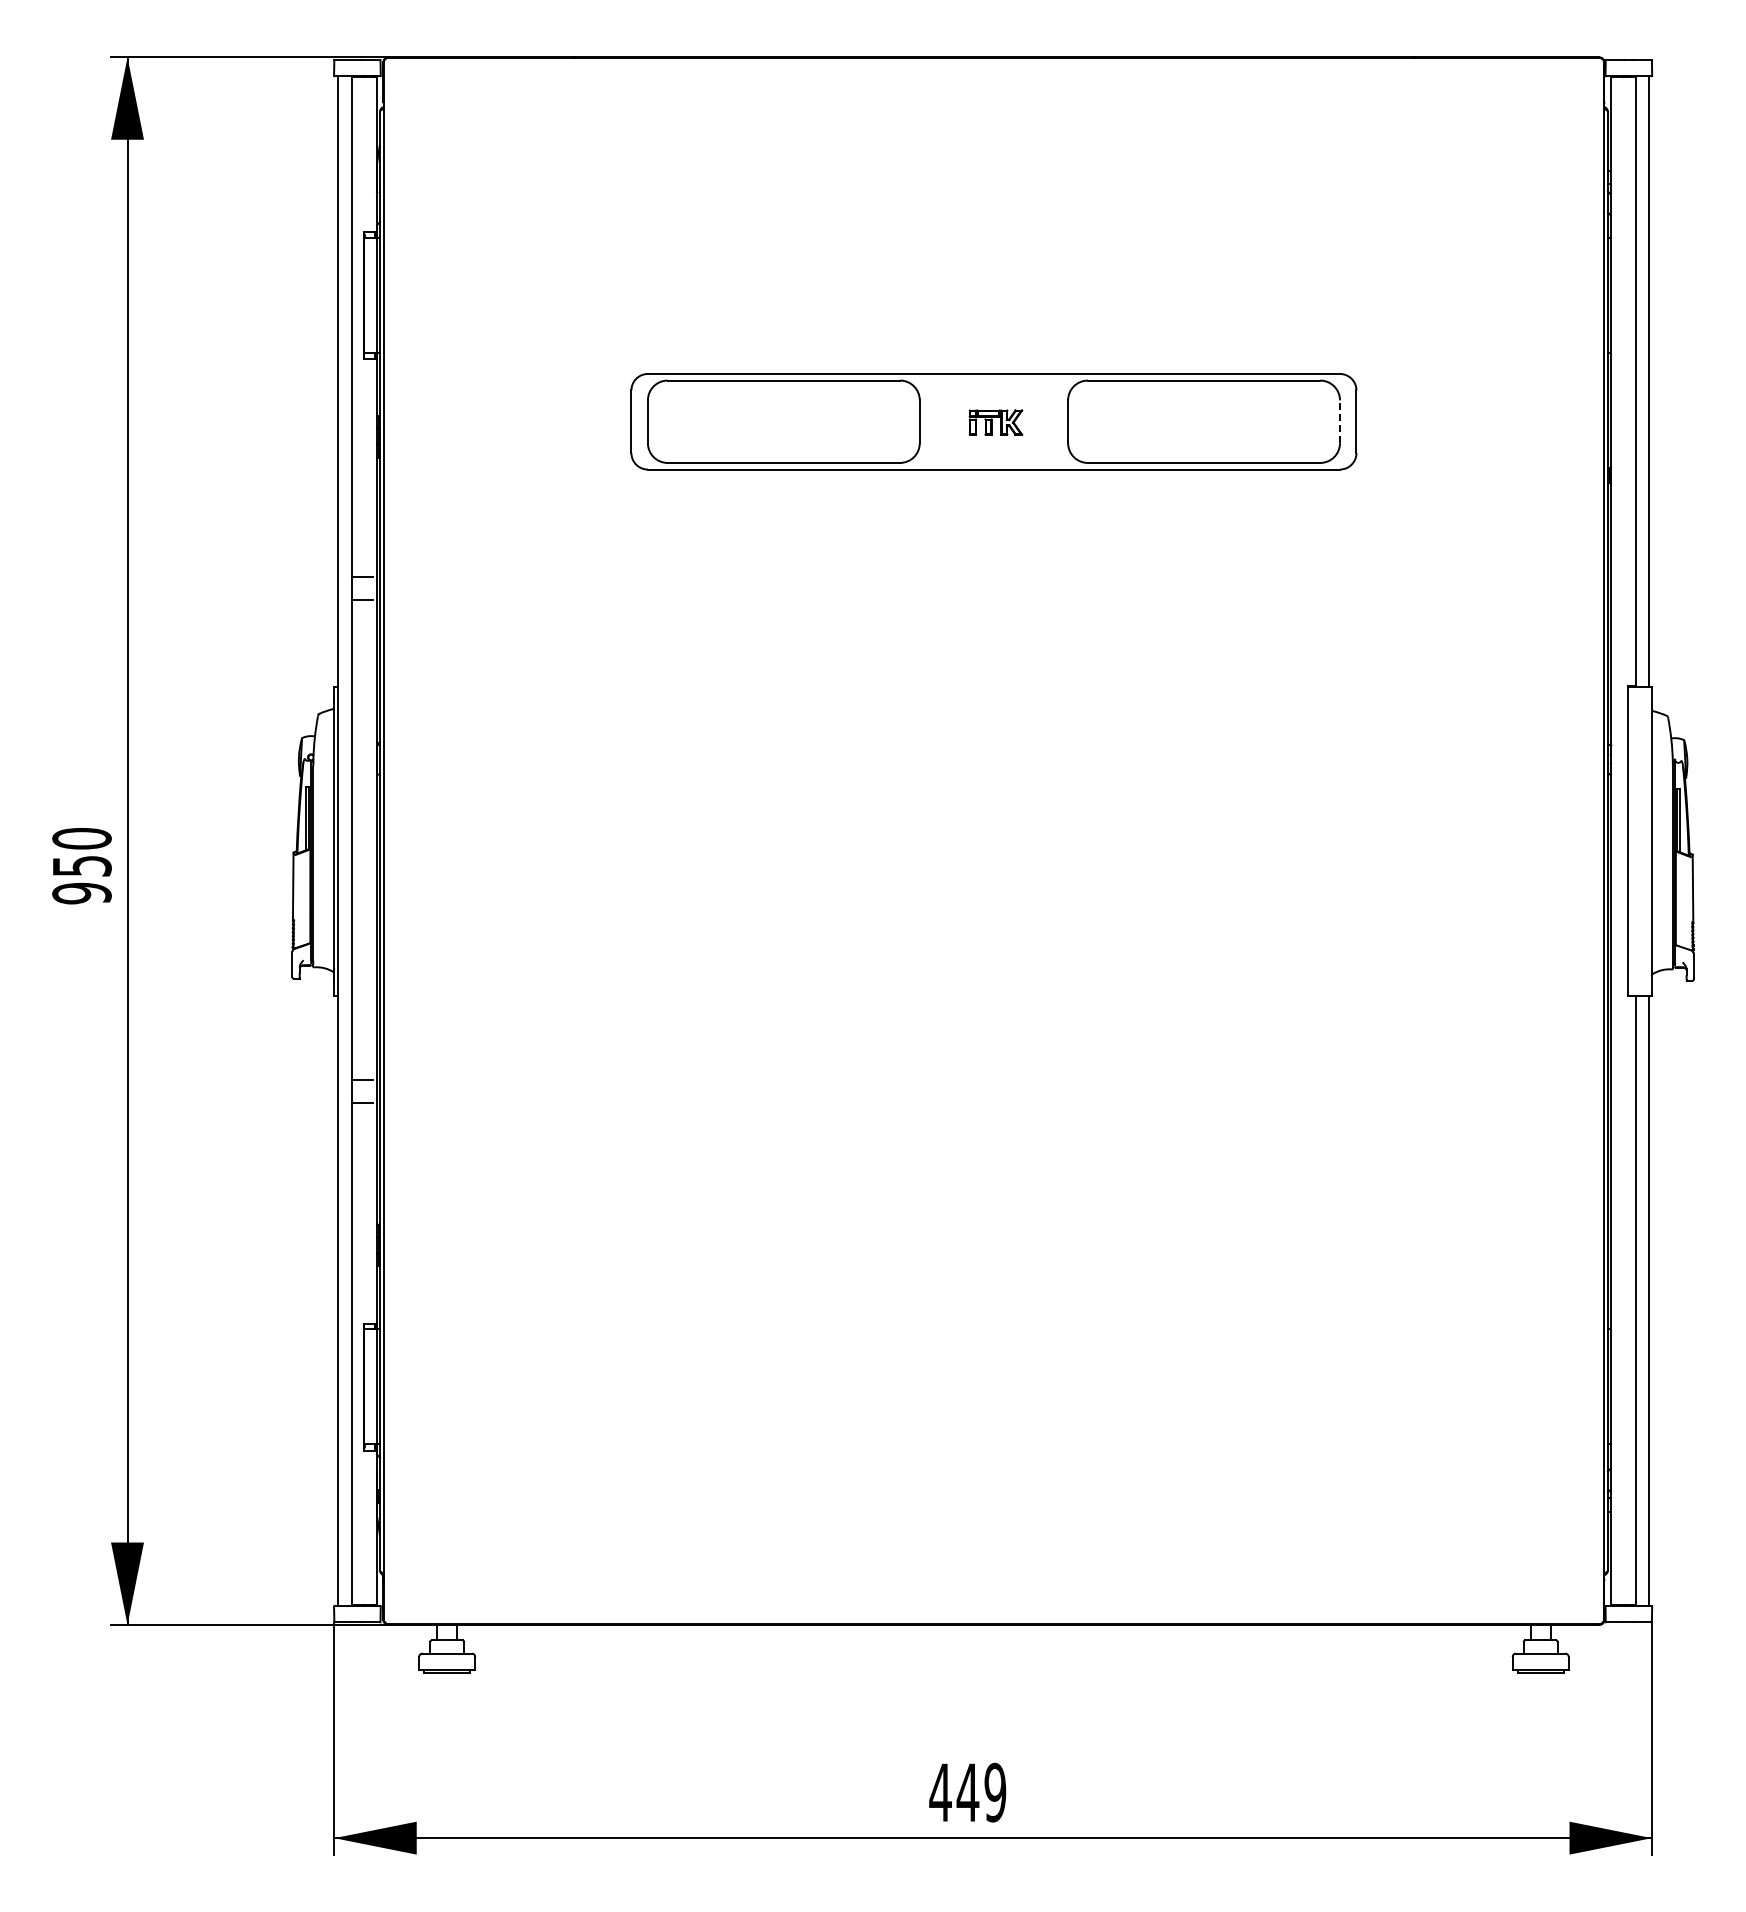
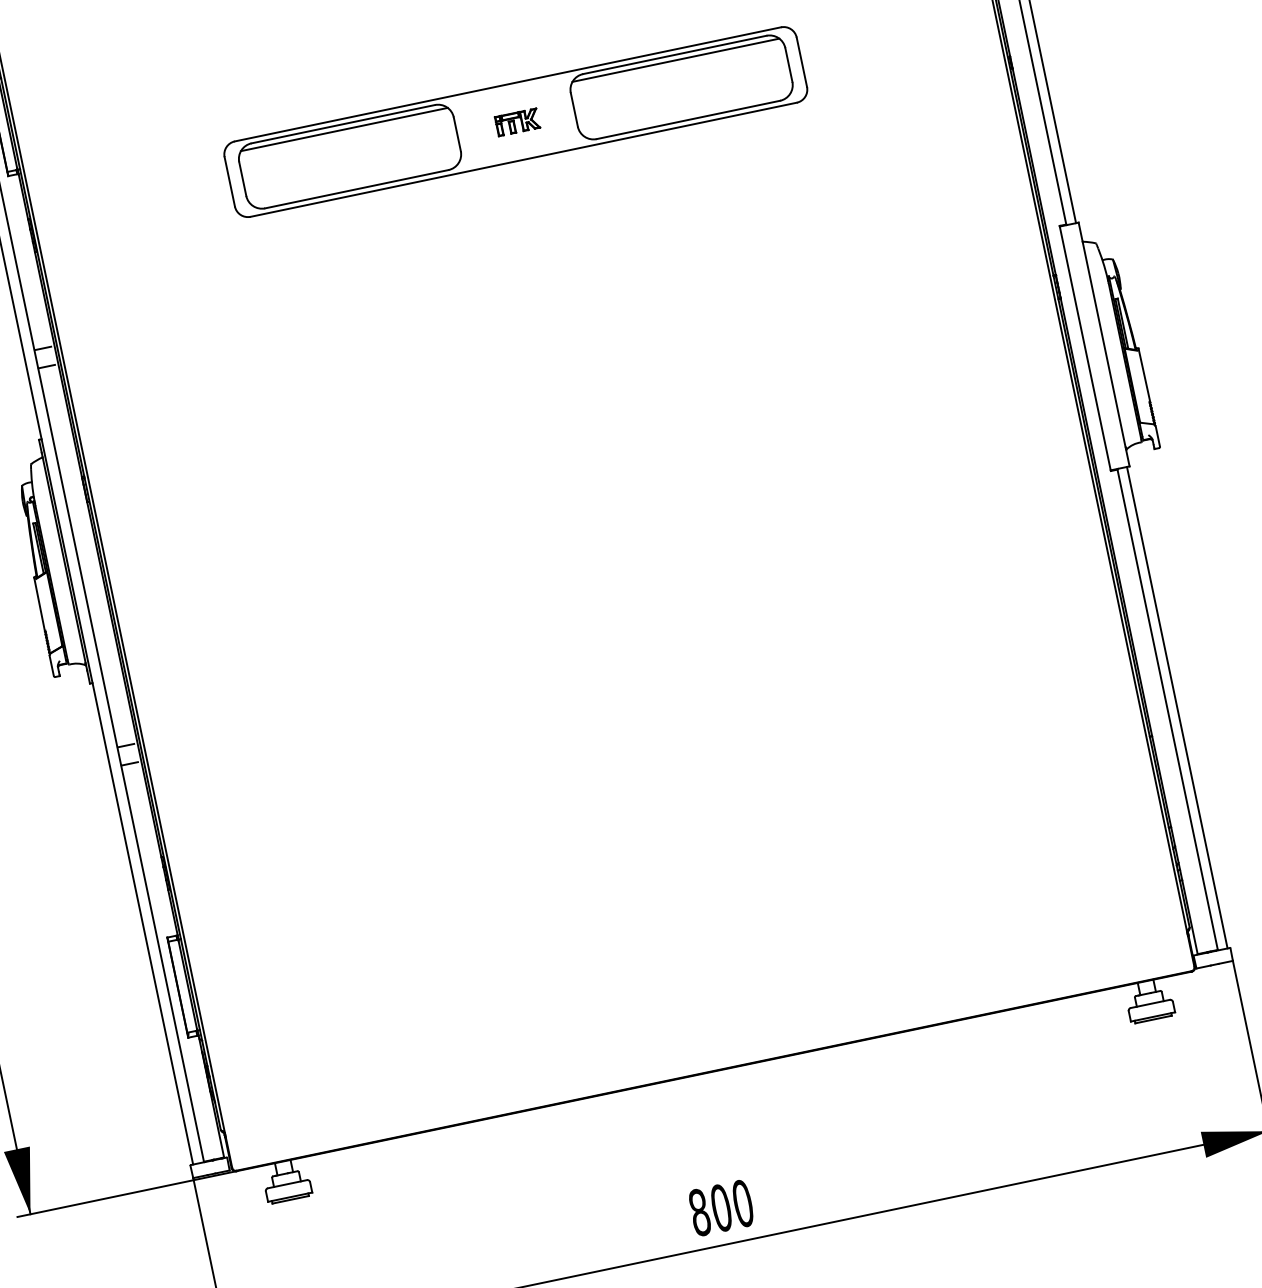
line: (783, 387) -> (344, 129), added
line: (1204, 387) -> (676, 60), added
line: (1340, 421) -> (789, 64), dashed -> solid
text: (967, 1792) -> (720, 1208), 449 -> 800

